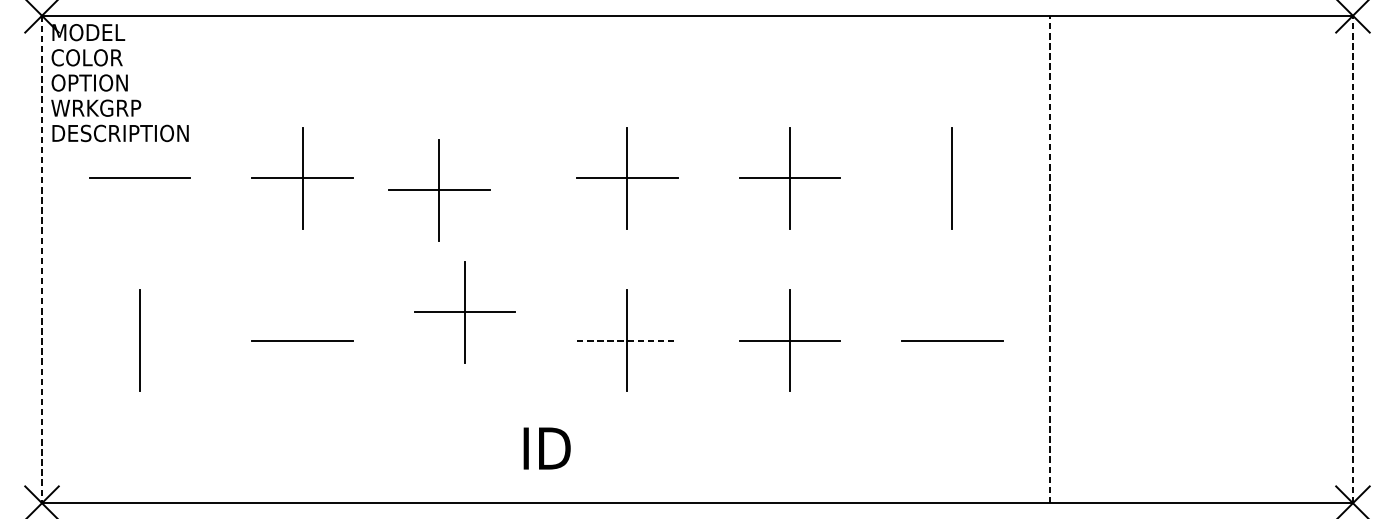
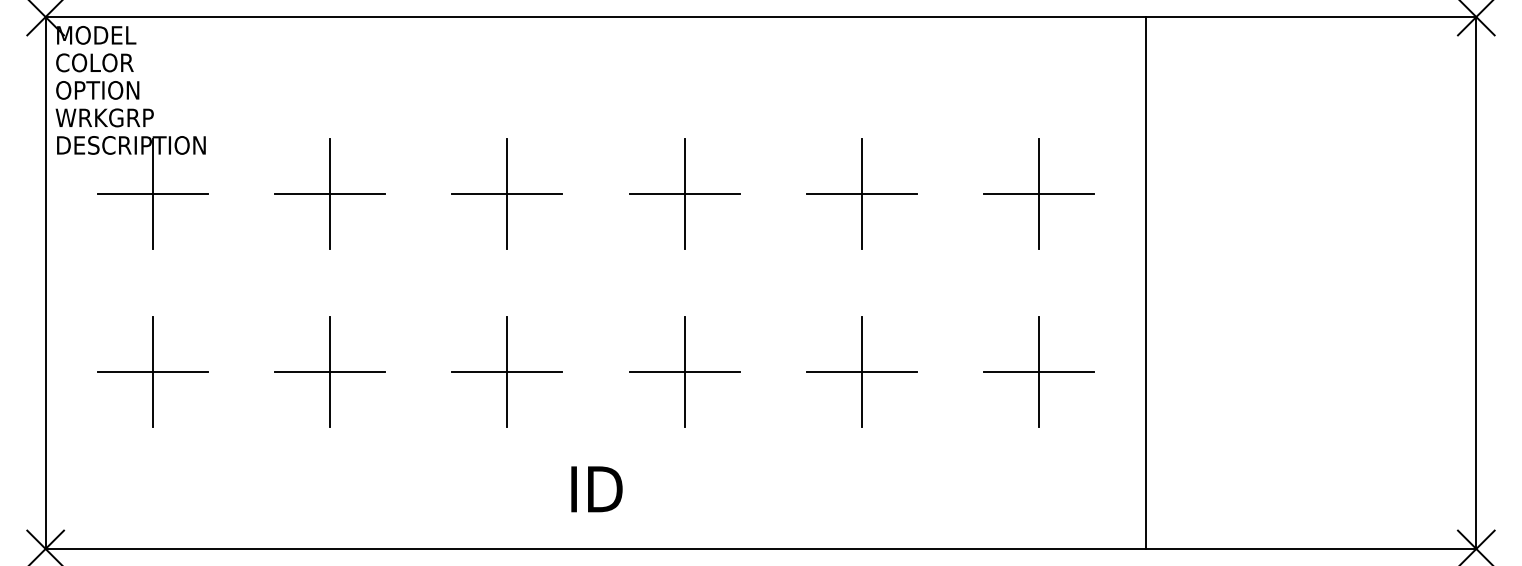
line: (139, 178) -> (152, 194), added
line: (952, 178) -> (1039, 194), added
part: (438, 189) -> (506, 193), moved
line: (41, 259) -> (45, 282), dashed -> solid
line: (1050, 259) -> (1146, 282), dashed -> solid
line: (1353, 259) -> (1476, 282), dashed -> solid
part: (464, 312) -> (506, 371), moved
line: (139, 340) -> (152, 371), added
line: (302, 340) -> (329, 371), added
line: (628, 340) -> (685, 371), dashed -> solid
line: (952, 340) -> (1039, 371), added

